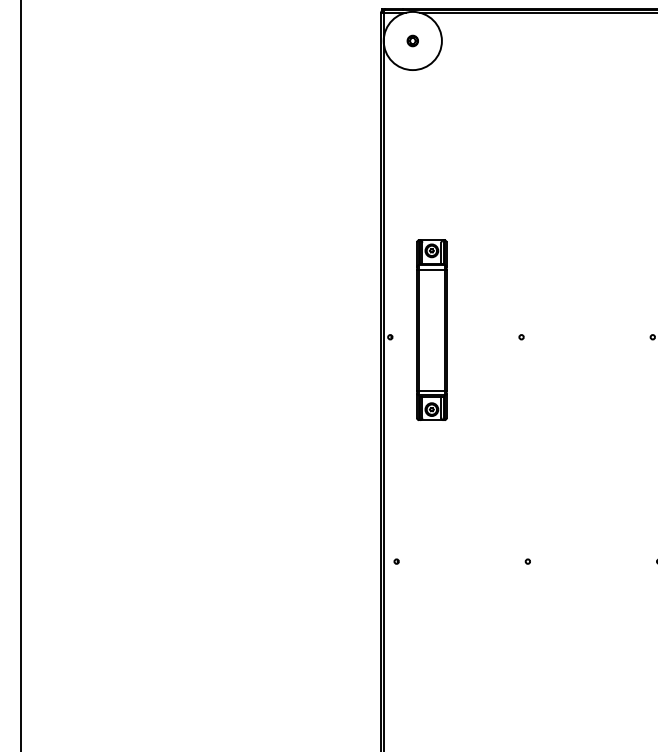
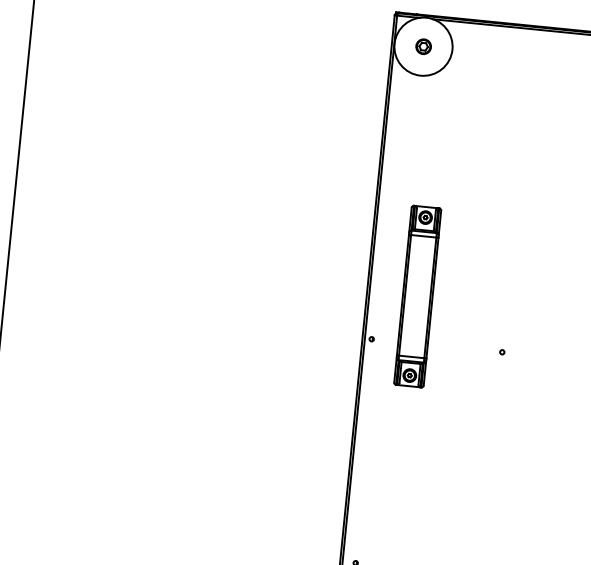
part: (412, 40) -> (423, 46), size x1.4
part: (431, 329) -> (417, 295), moved

